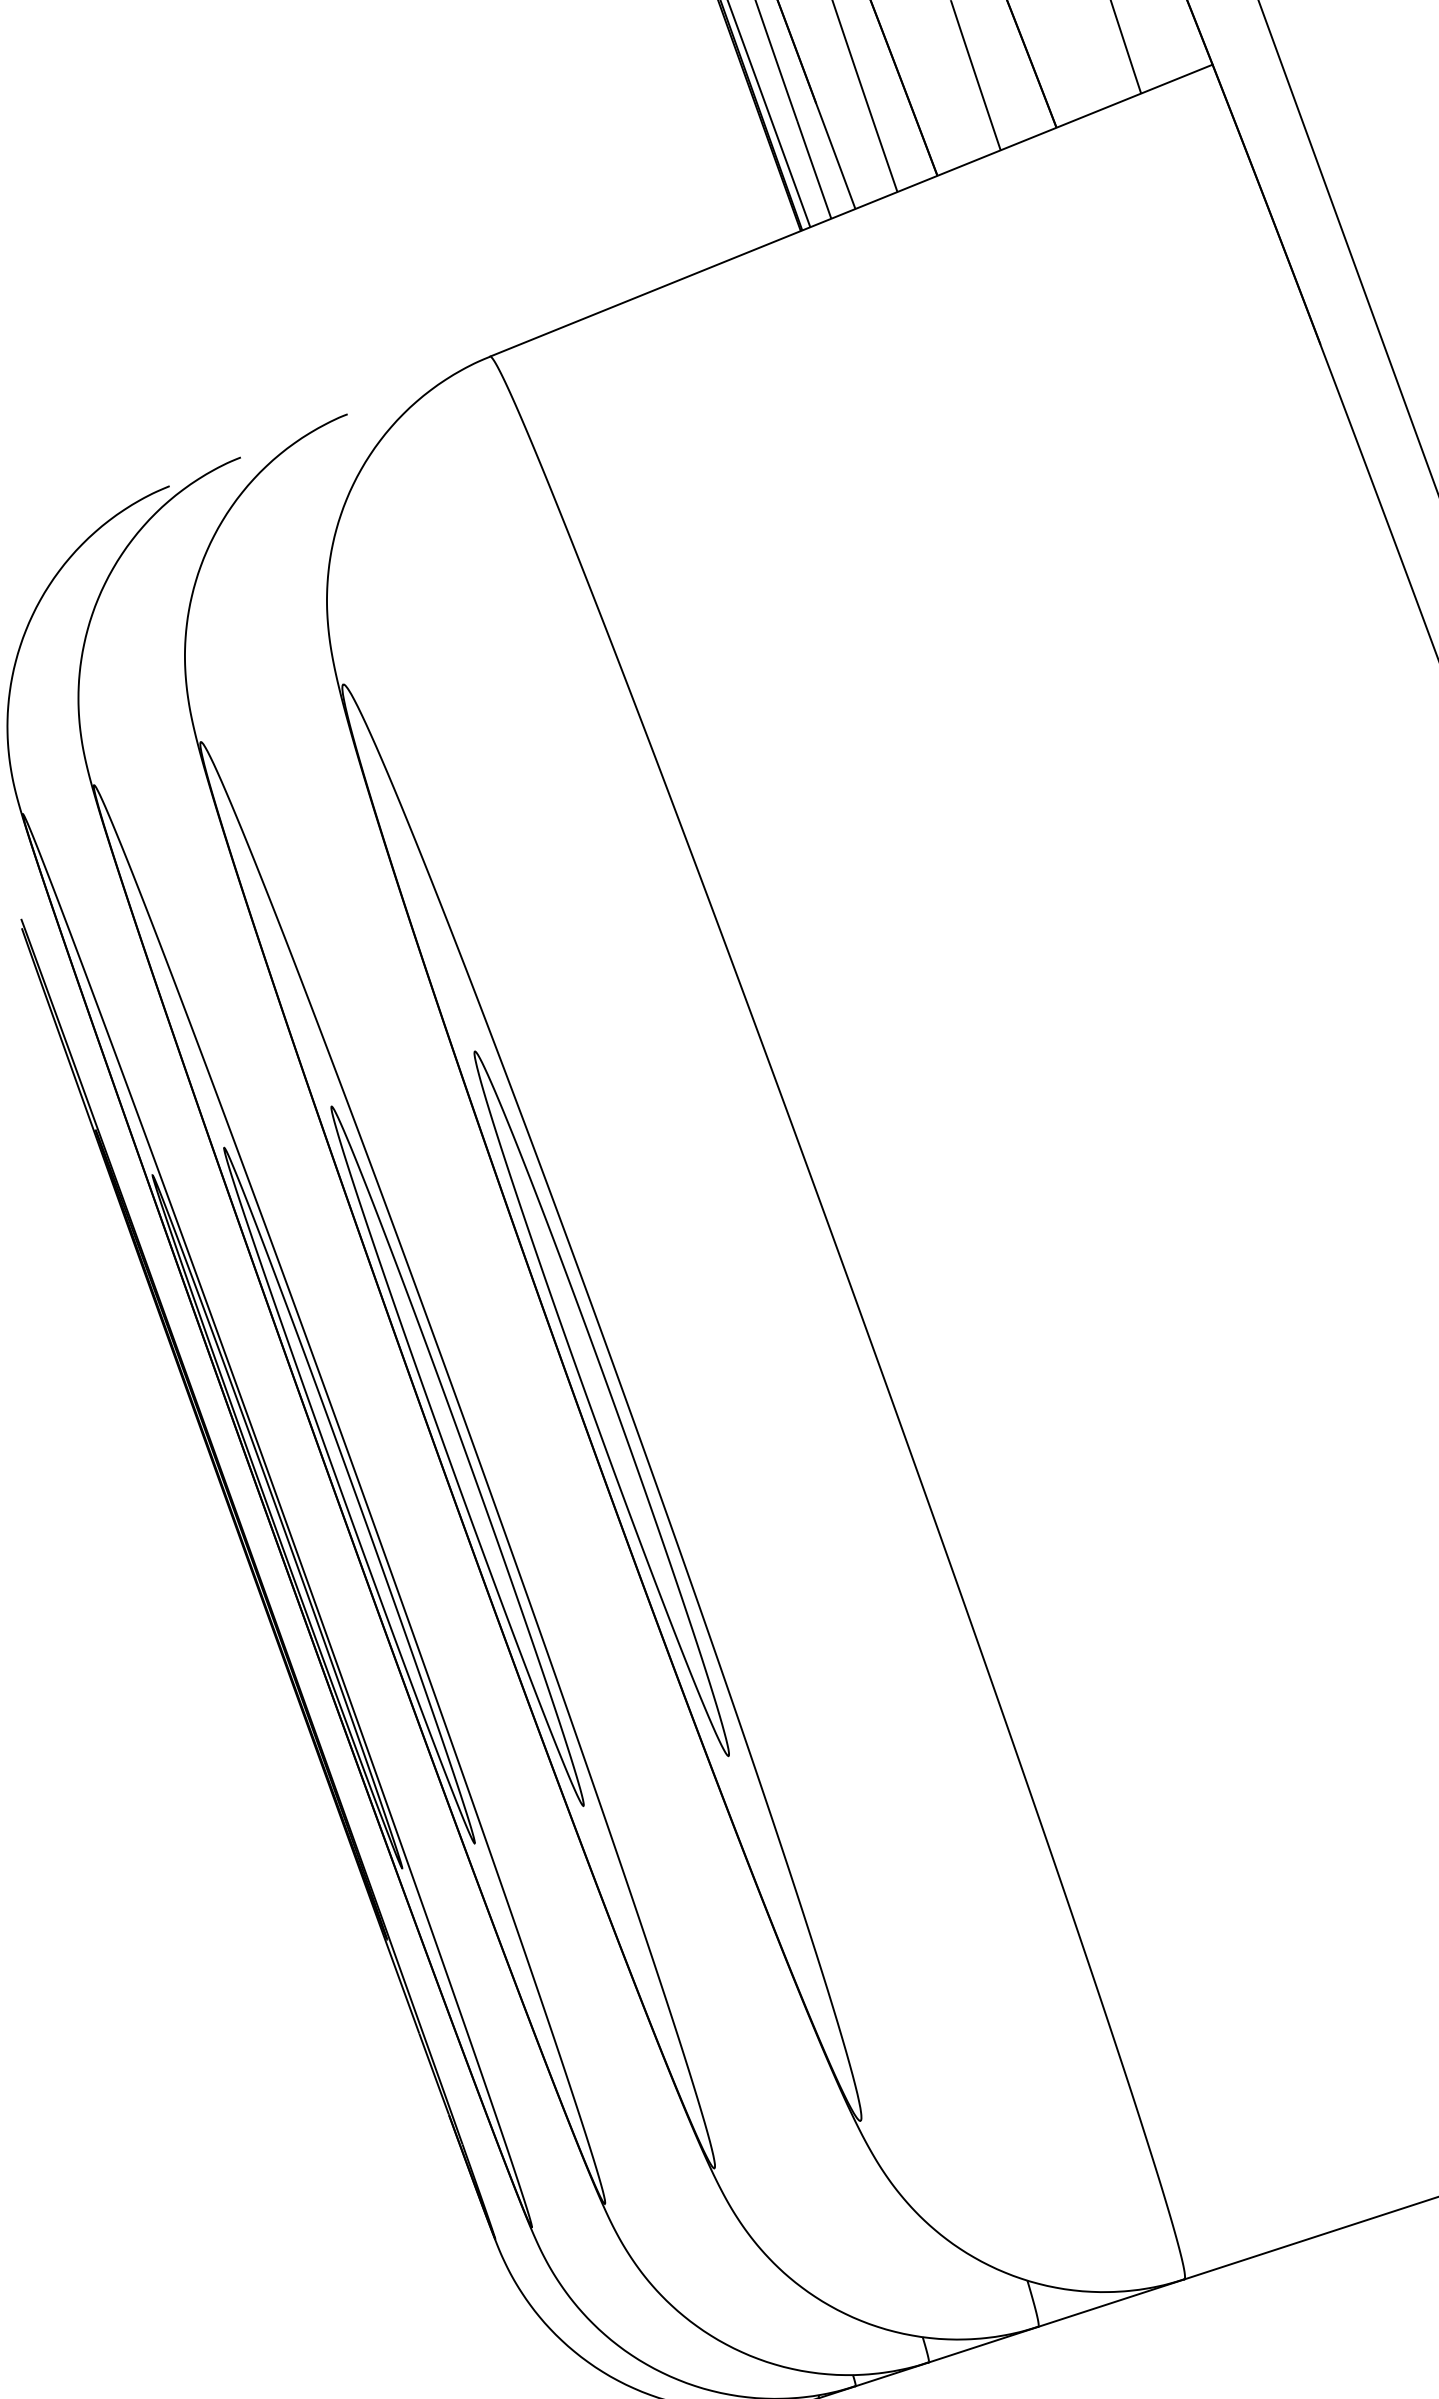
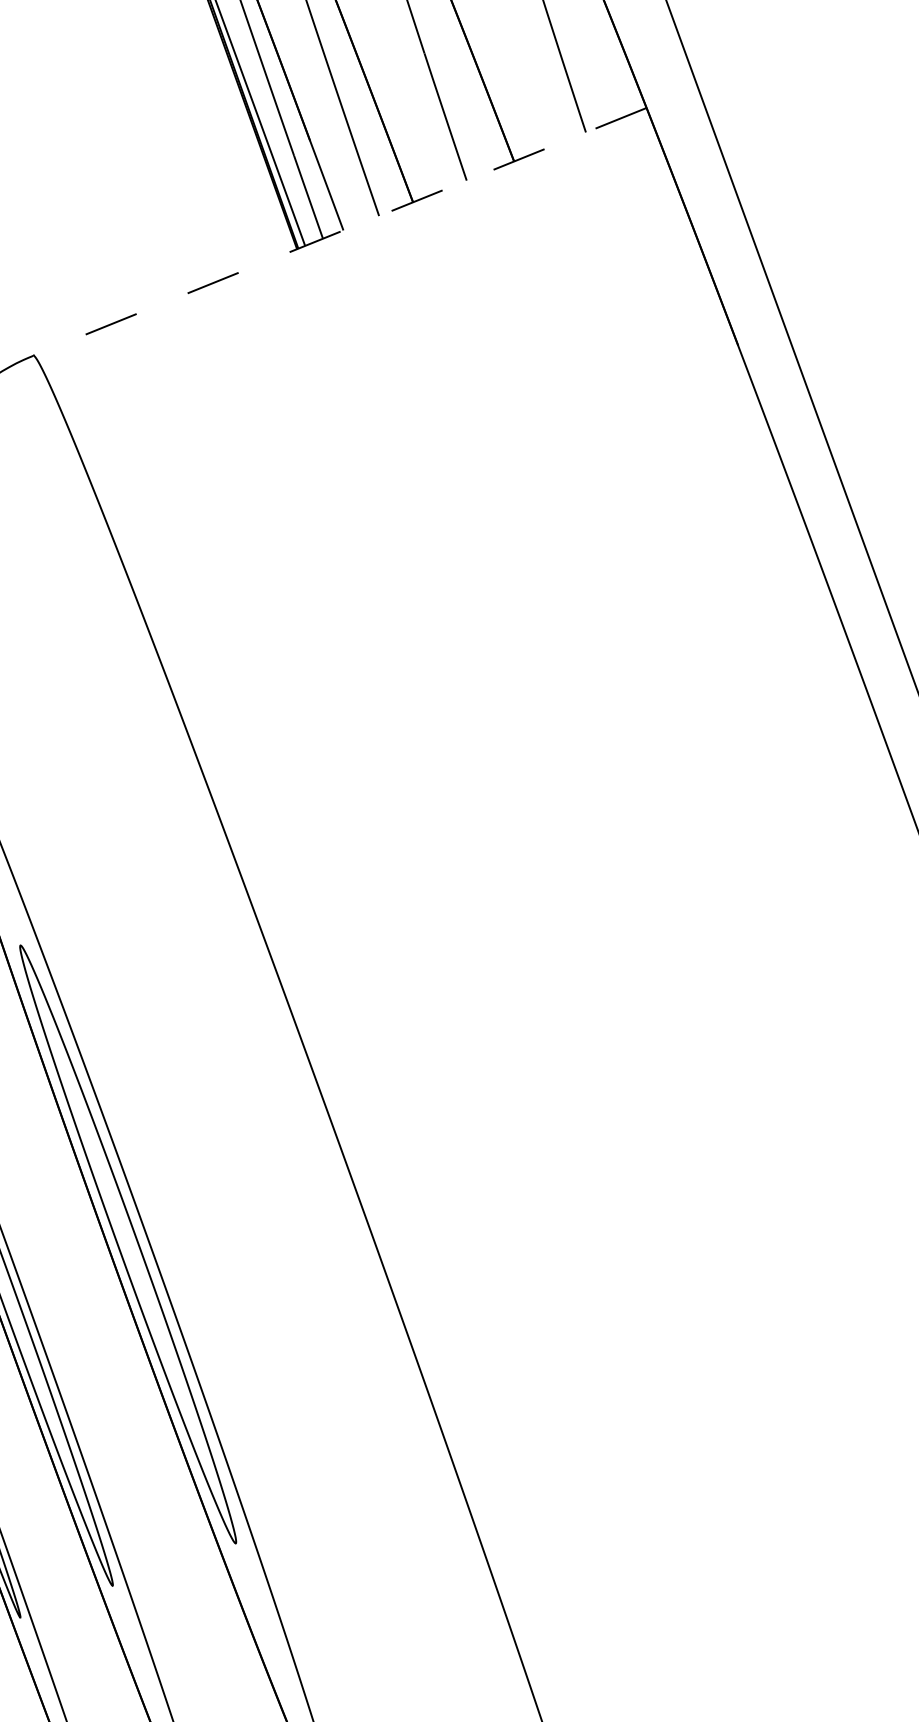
line: (851, 210) -> (340, 231), solid -> dashed

